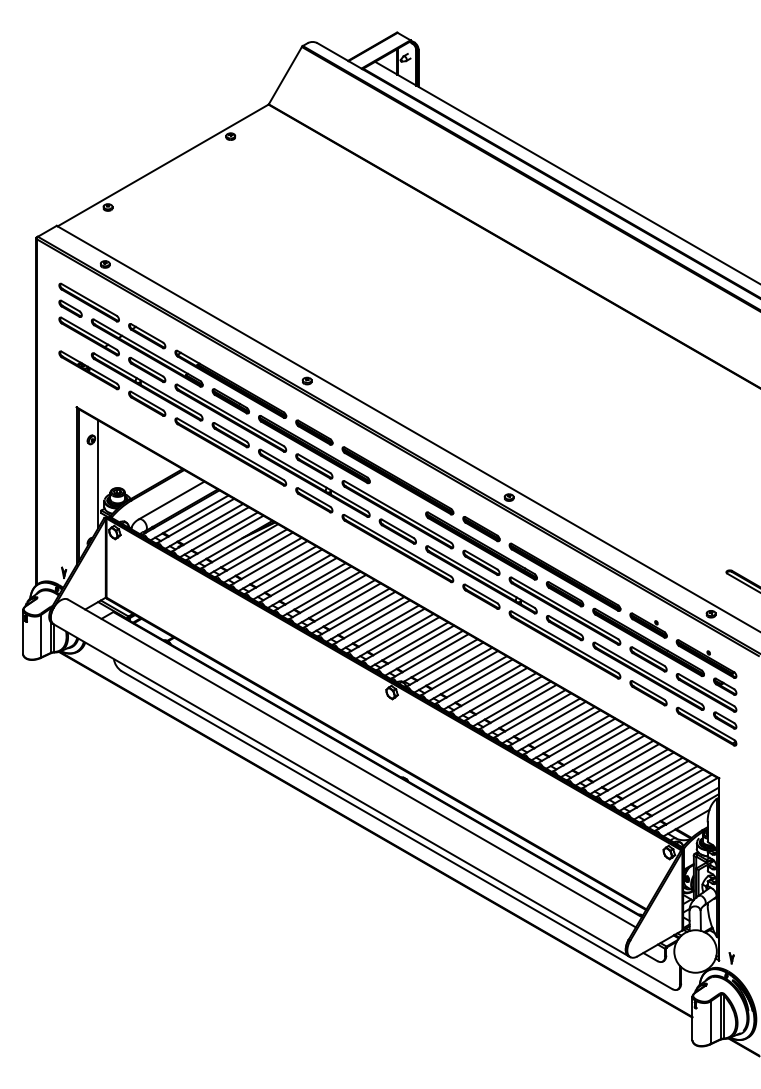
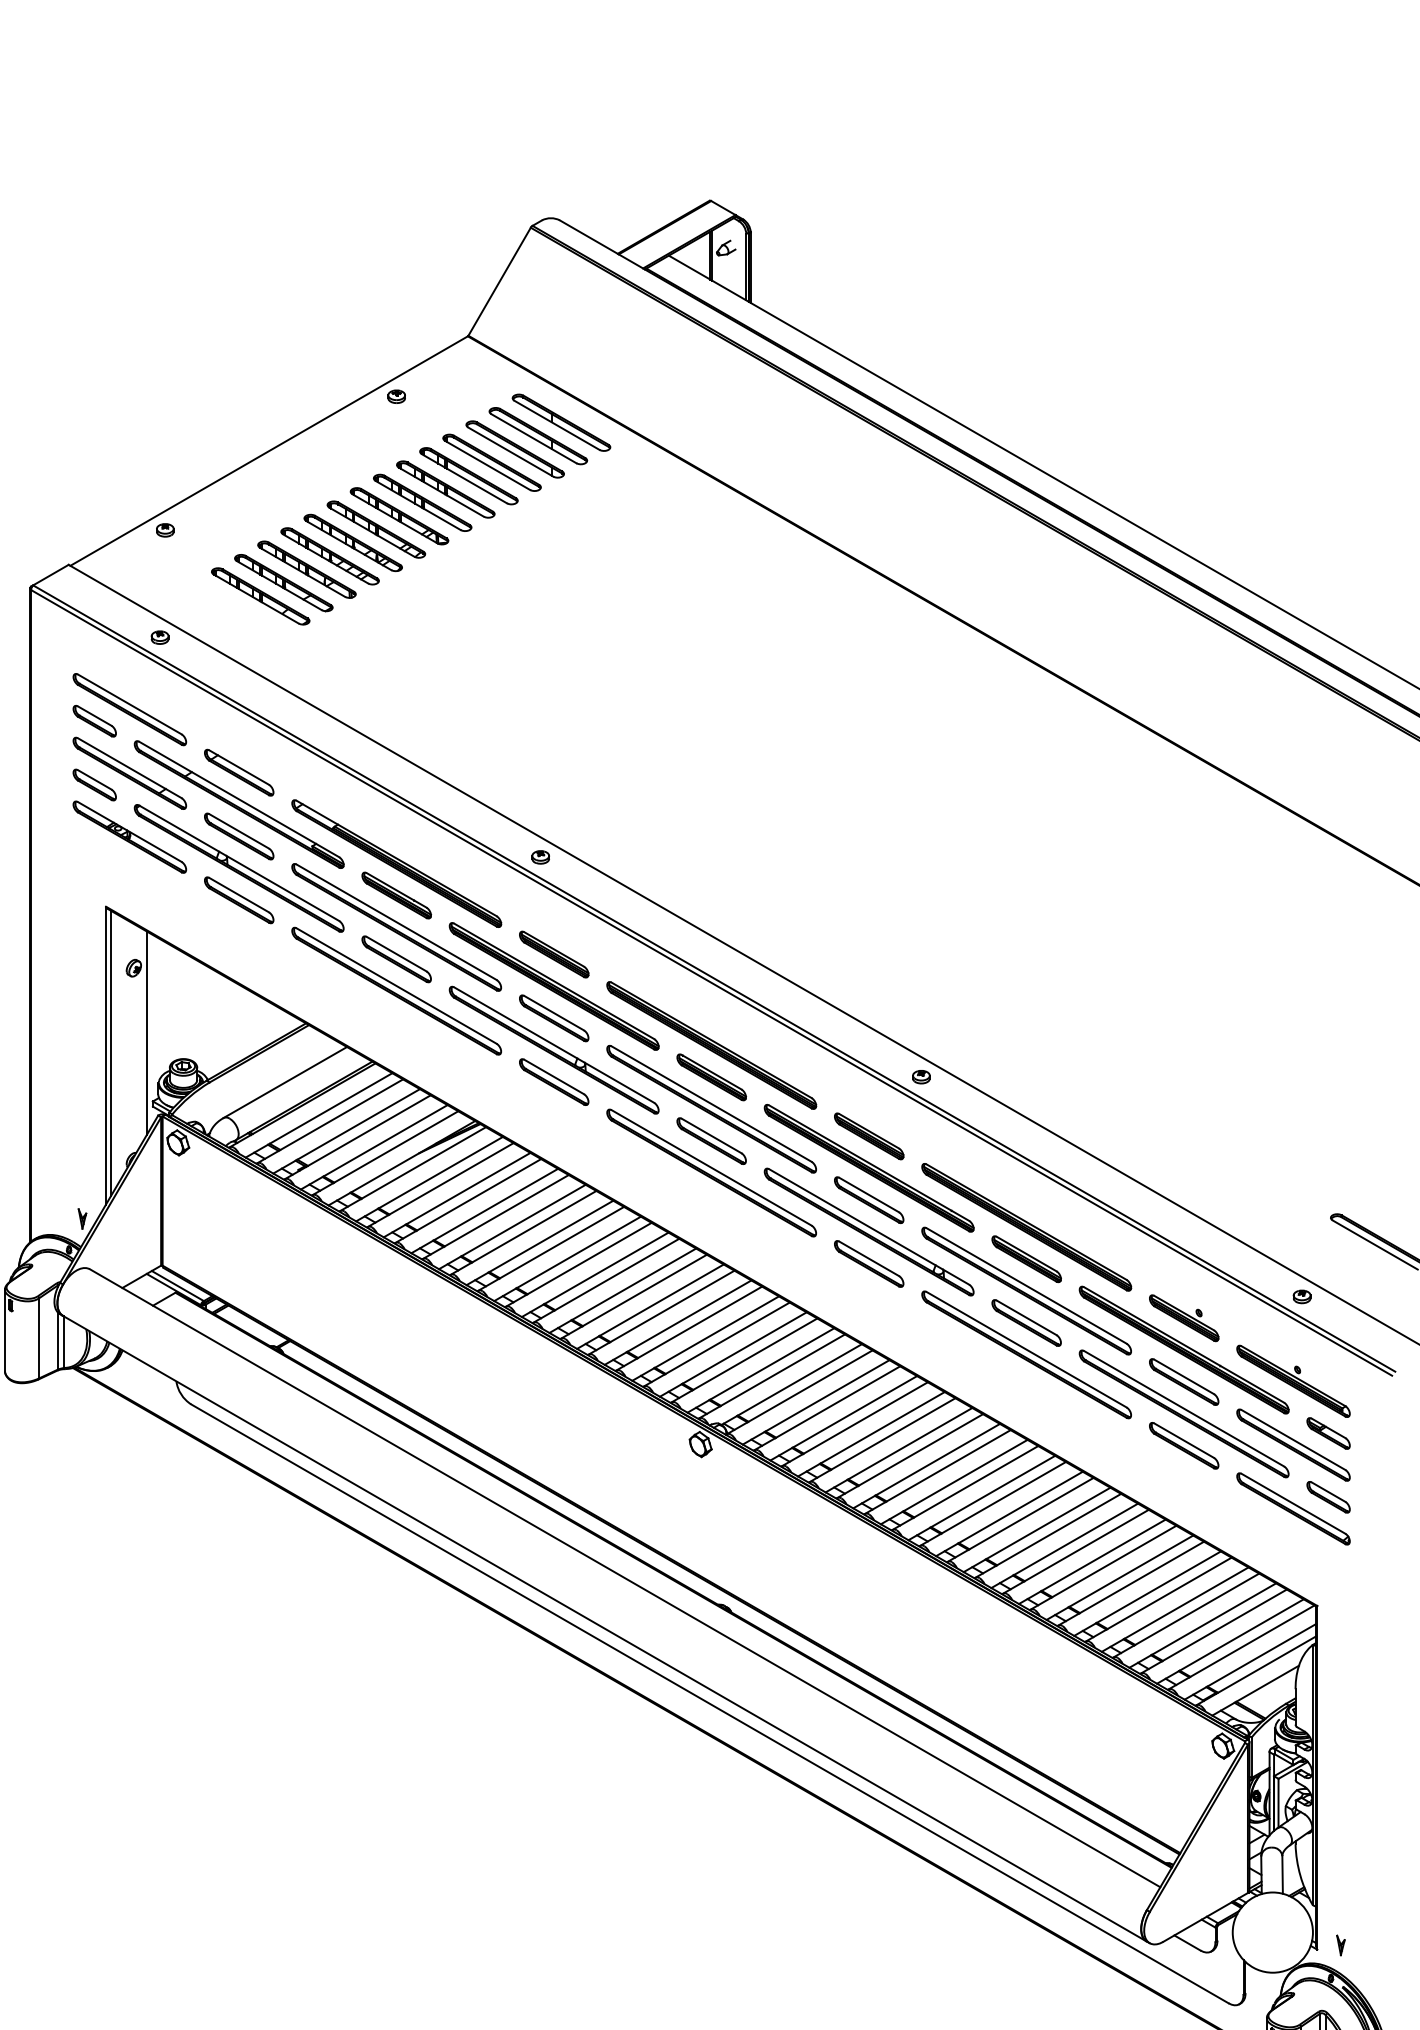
part: (237, 196) -> (409, 509), added
part: (70, 342) -> (94, 784), added
part: (397, 497) -> (710, 1076), added

